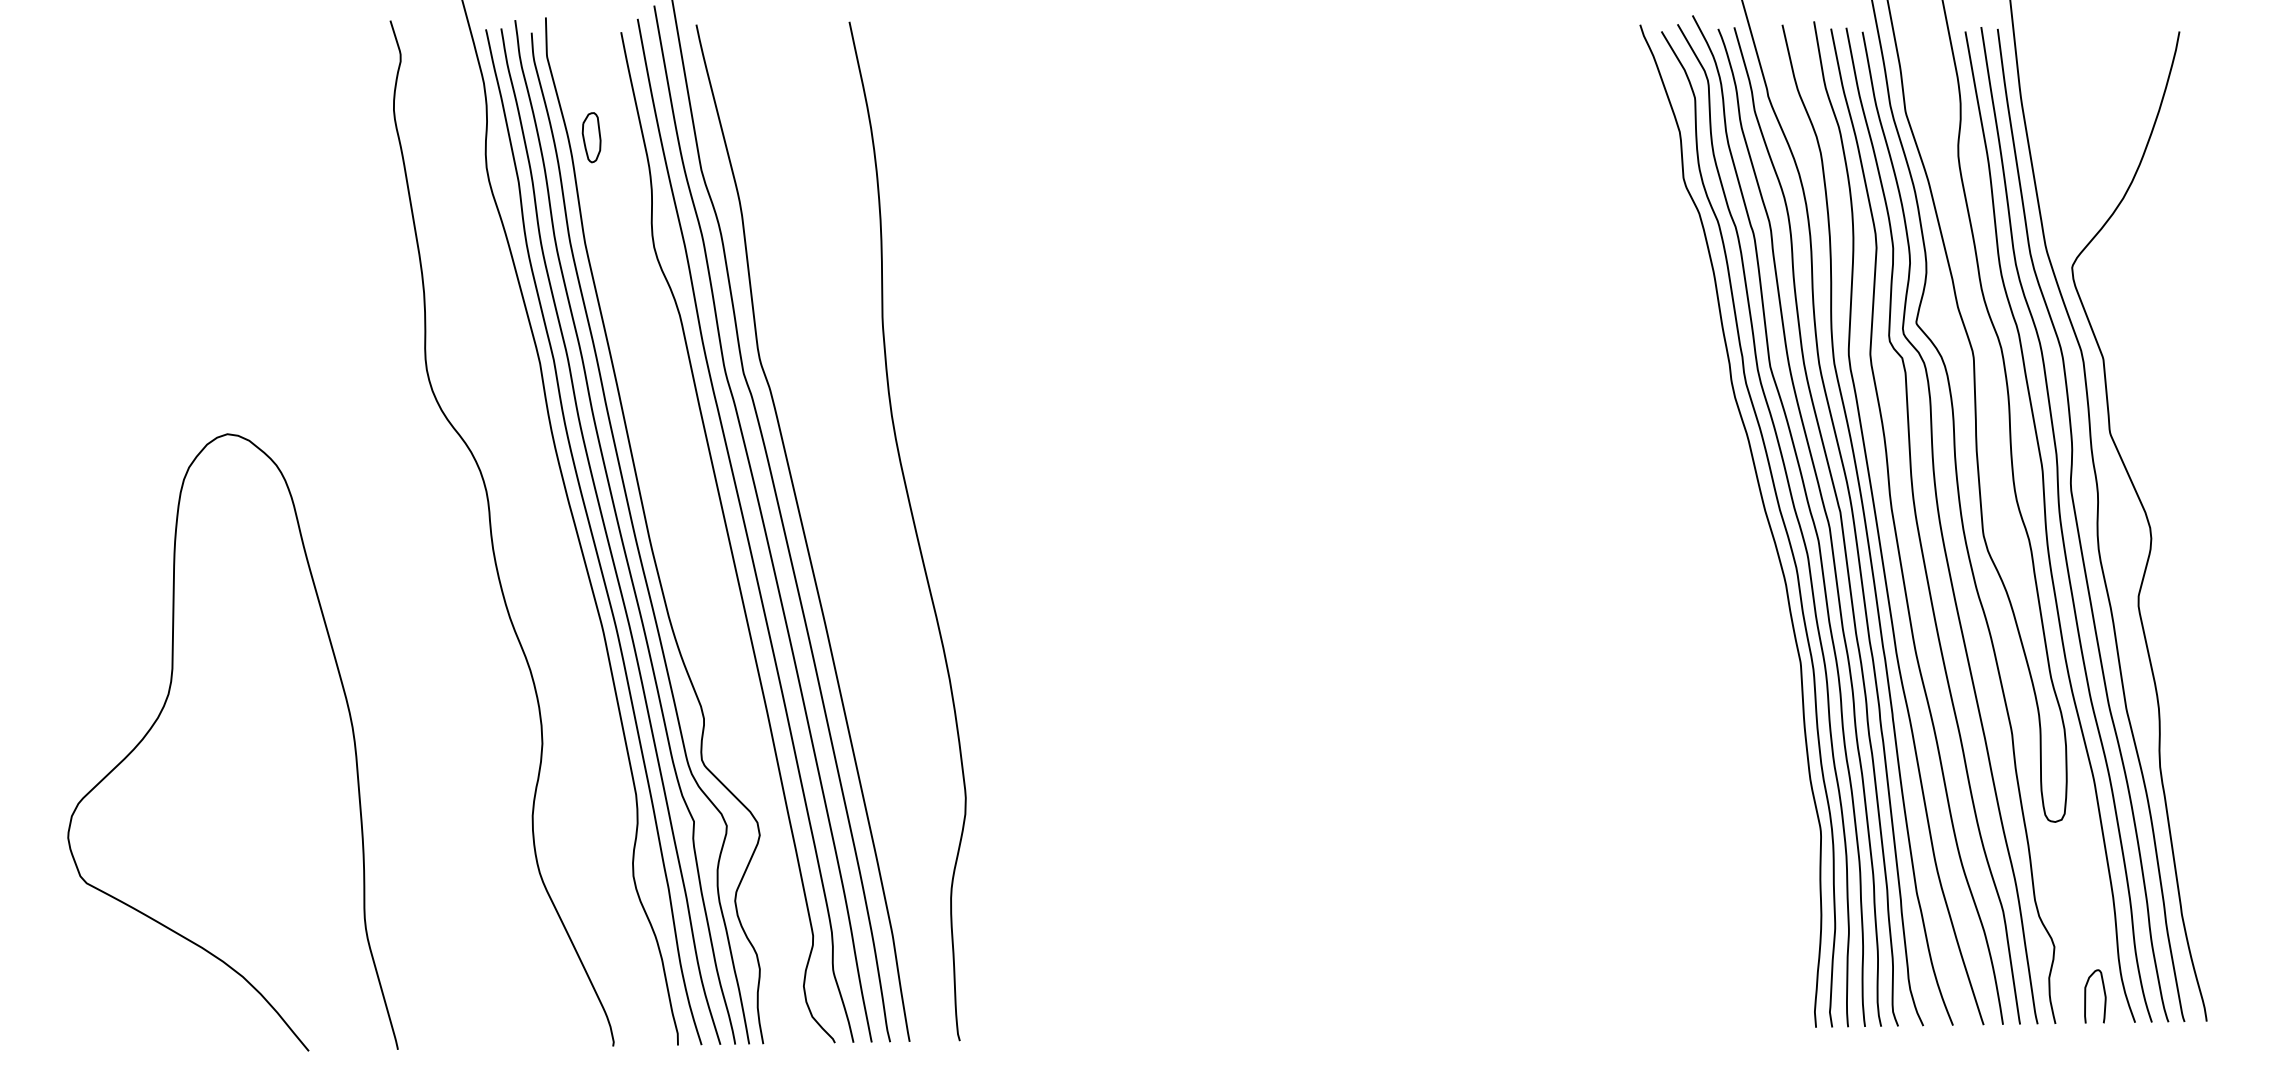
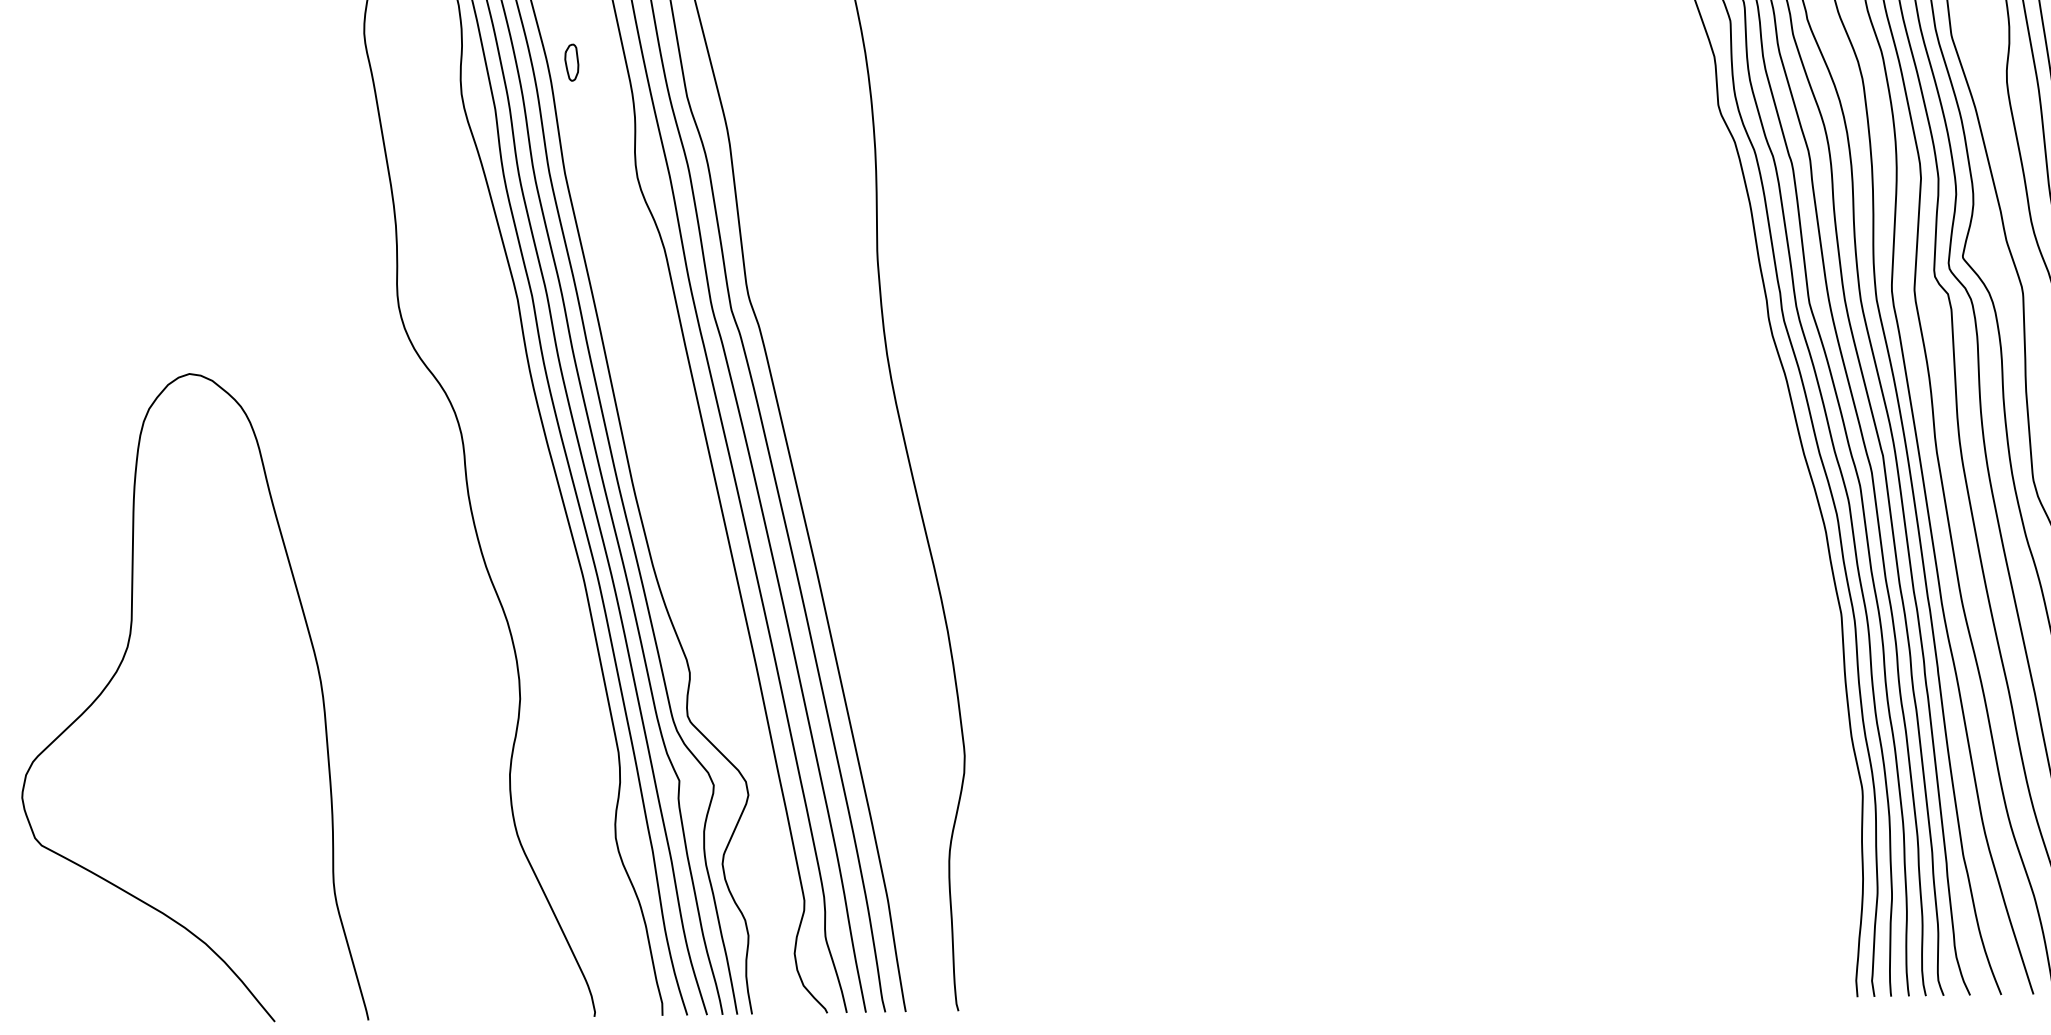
part: (591, 137) -> (571, 62), size x0.7

